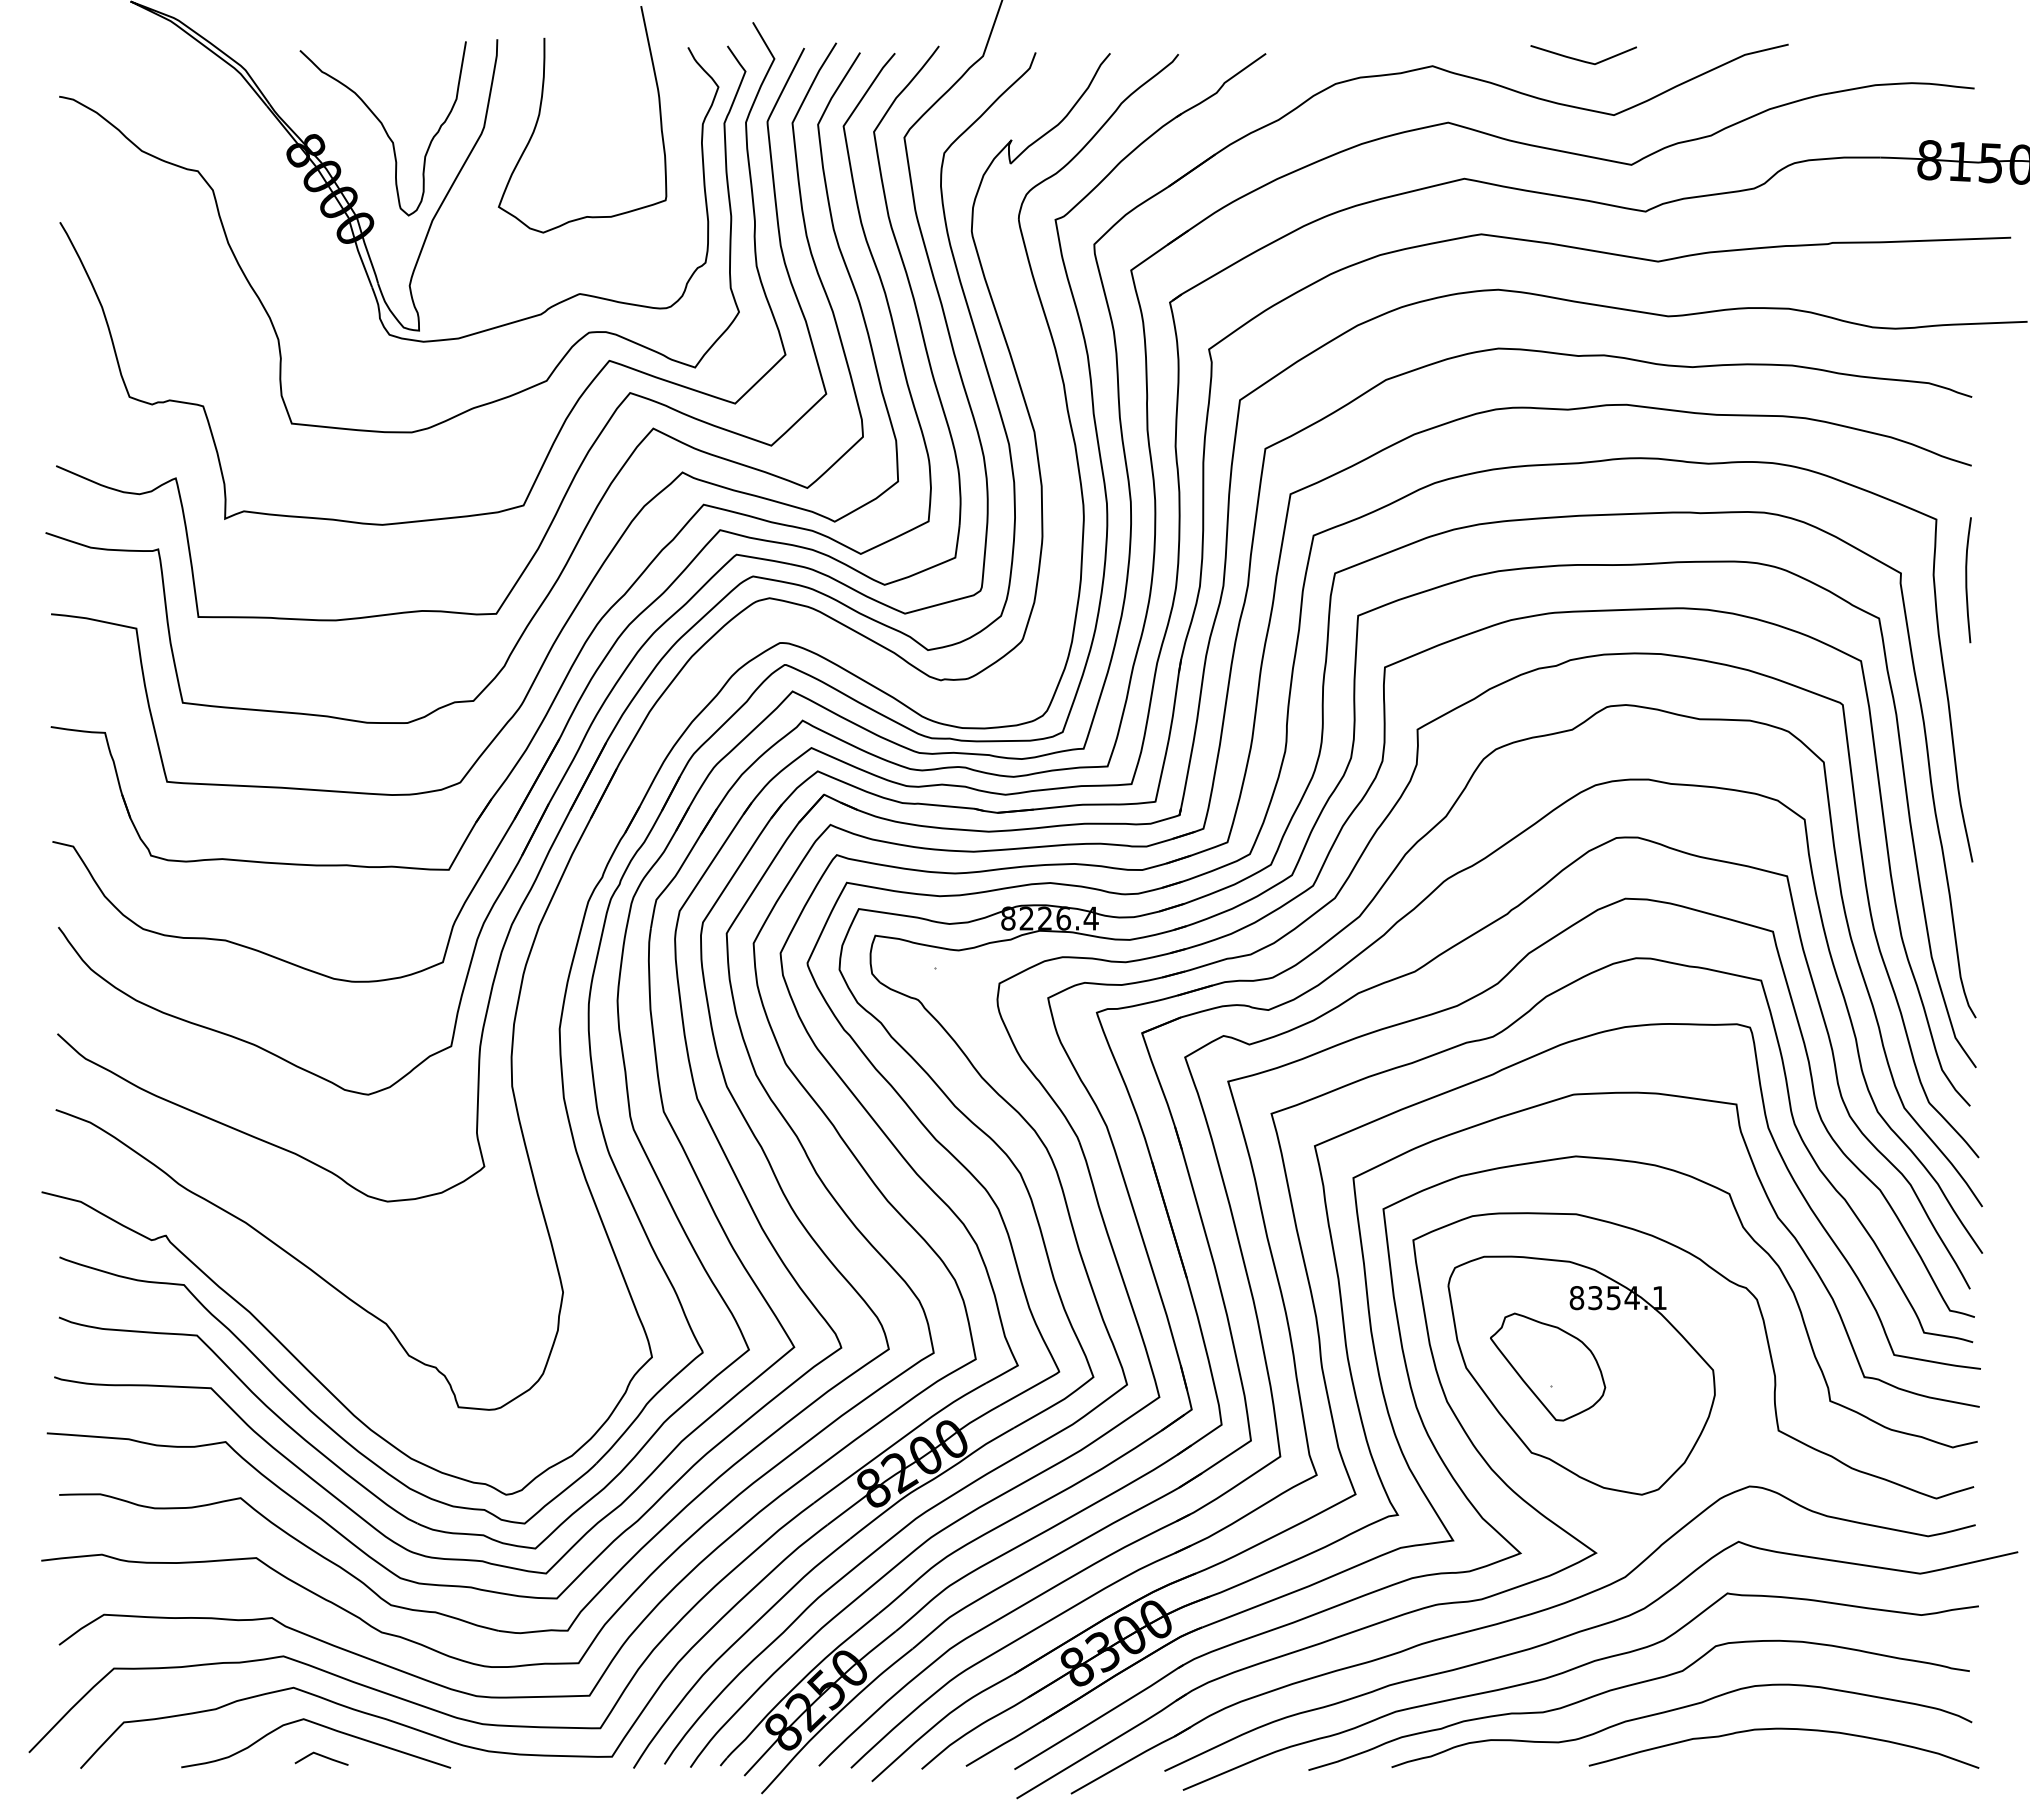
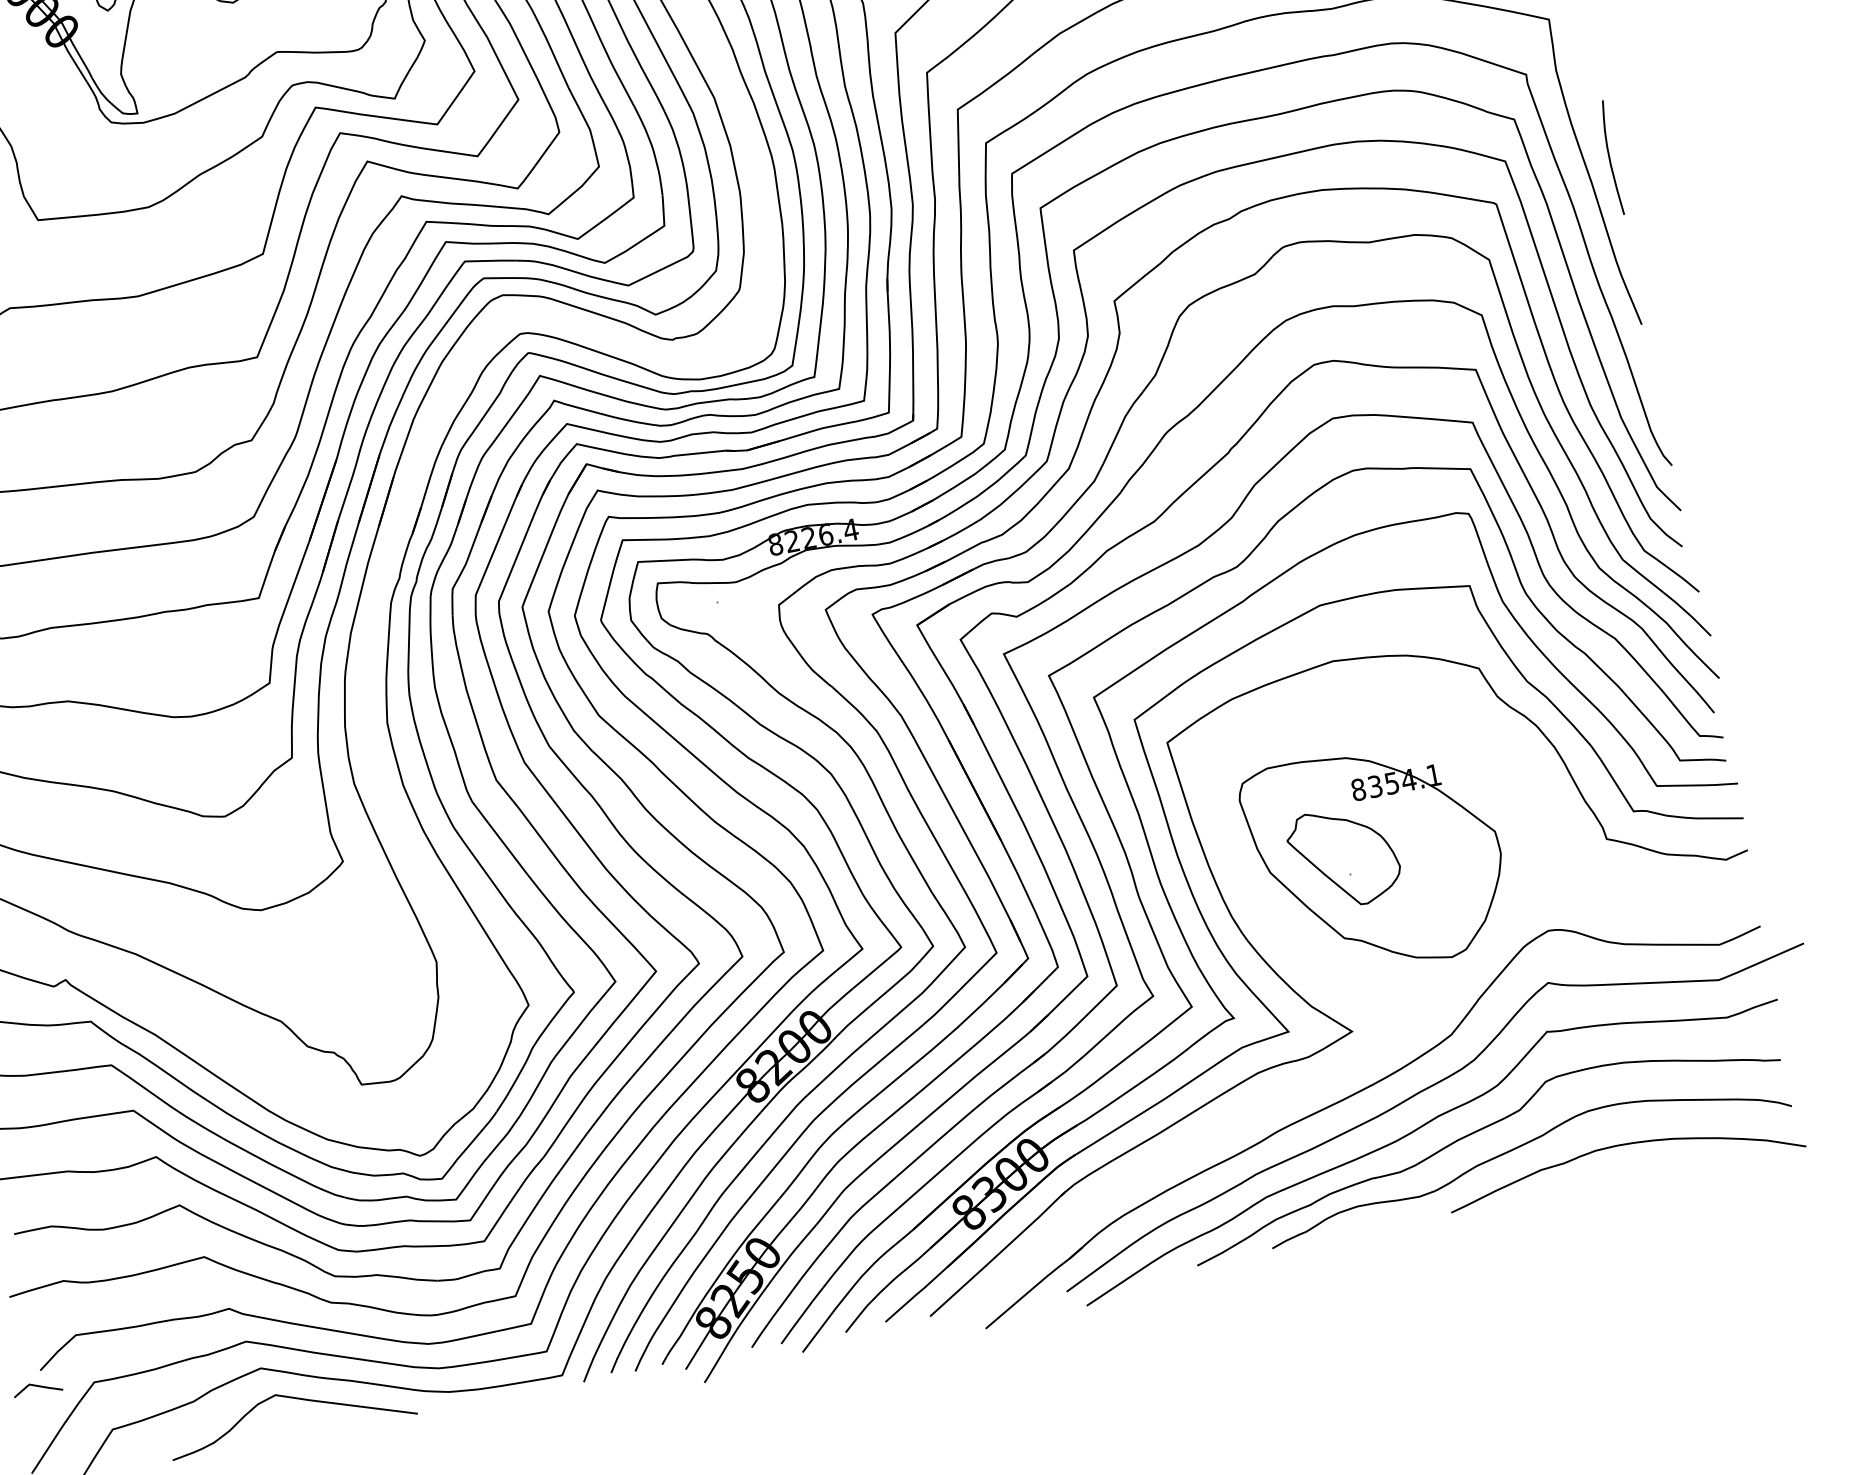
curve: (1967, 580) -> (1610, 158), moved
part: (1508, 1488) -> (1329, 974), removed
line: (321, 1756) -> (37, 1386), moved

